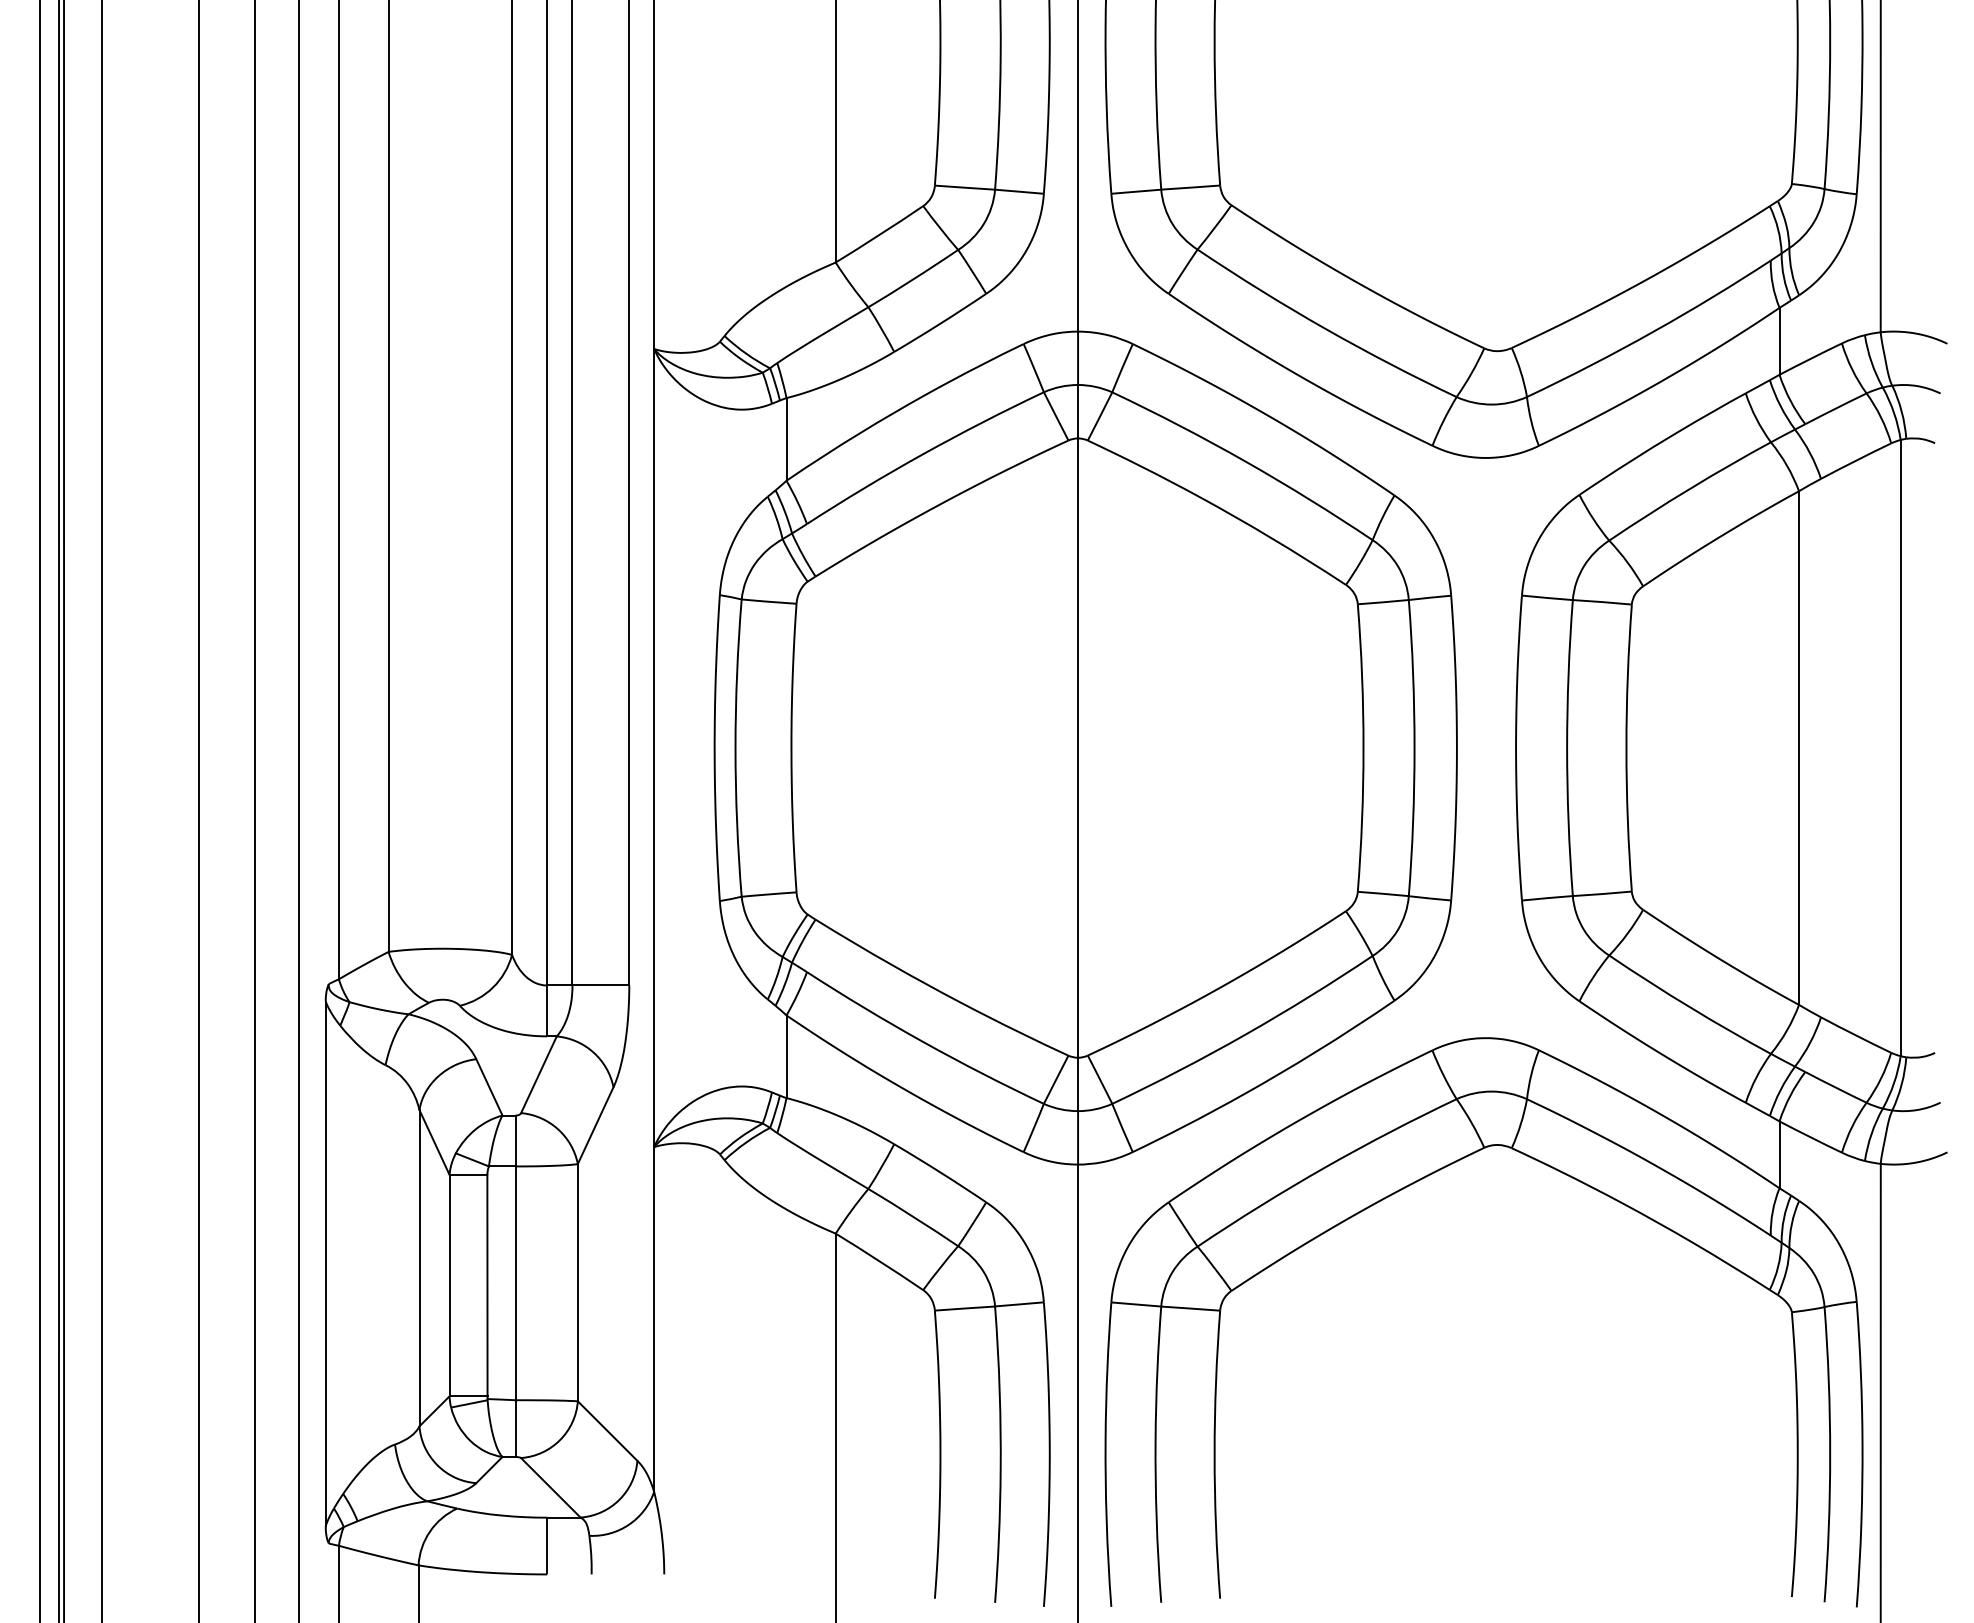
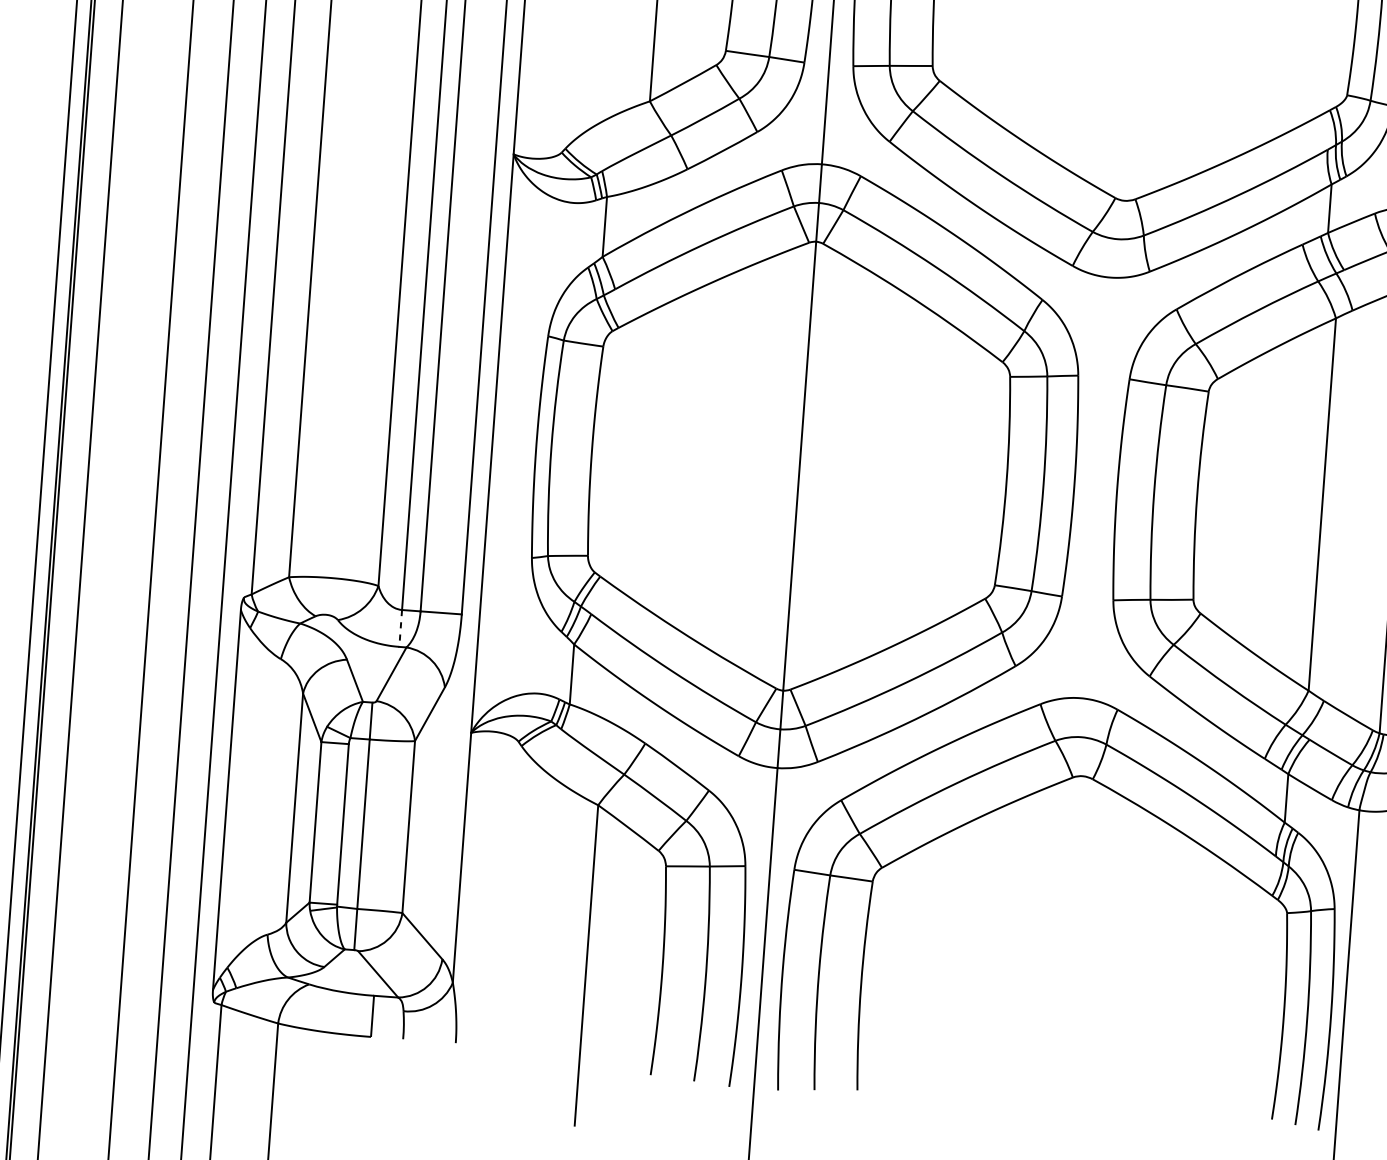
line: (546, 1011) -> (400, 628), solid -> dashed

